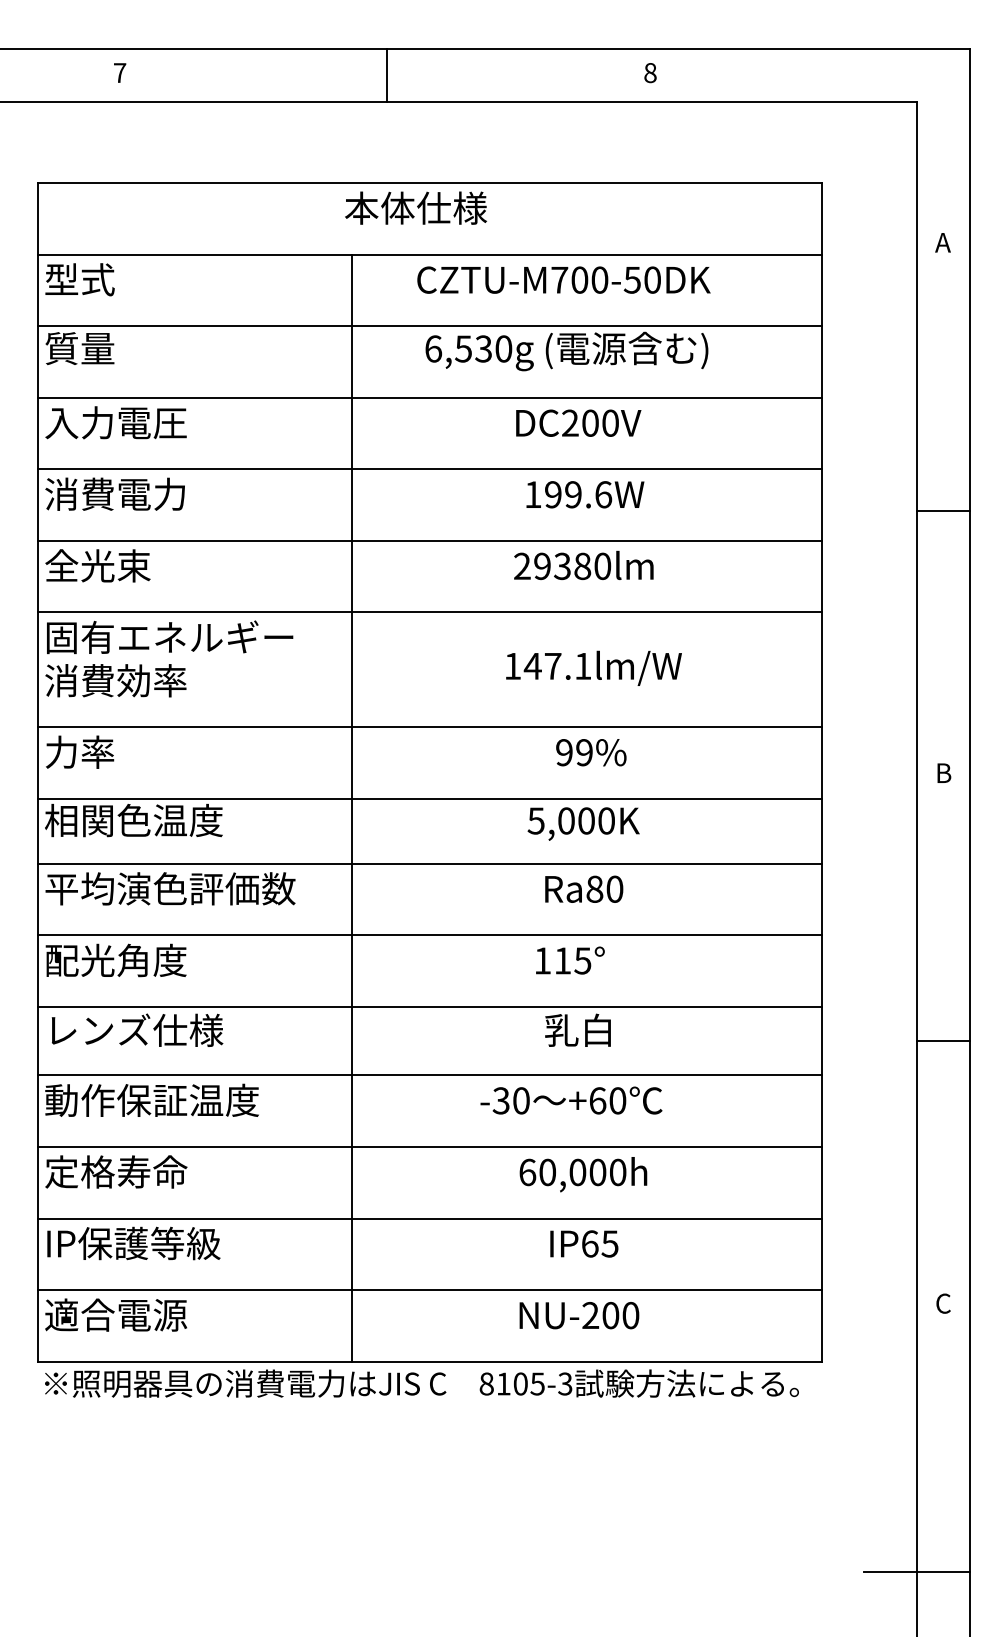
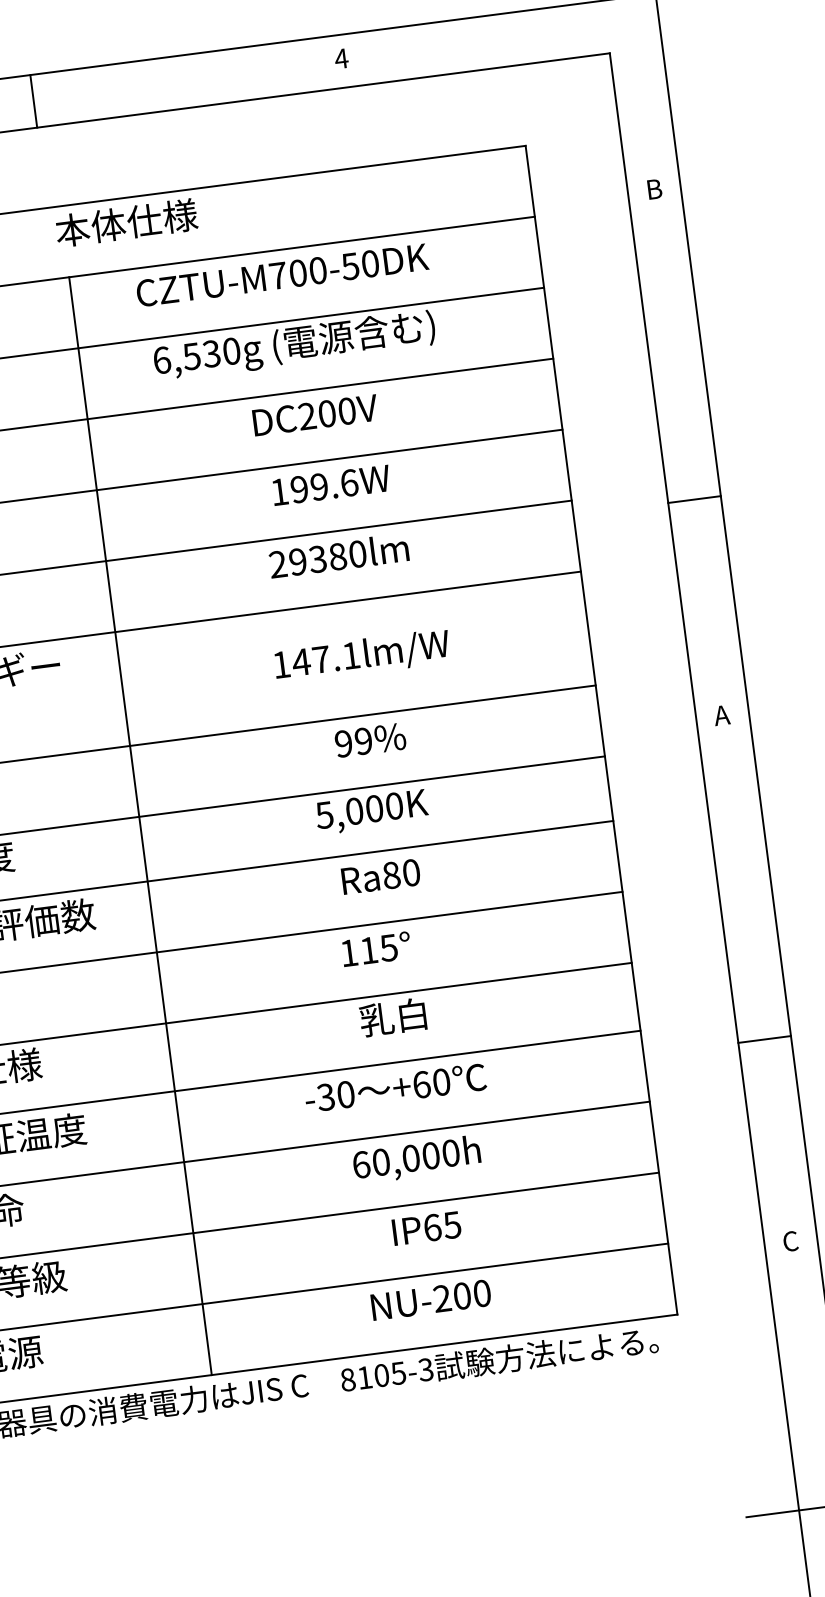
text: (650, 73) -> (341, 59), 8 -> 4
line: (386, 75) -> (33, 101), moved
text: (943, 242) -> (654, 189), A -> B
line: (943, 510) -> (694, 499), moved
text: (943, 772) -> (722, 714), B -> A
line: (943, 1041) -> (764, 1039), moved

